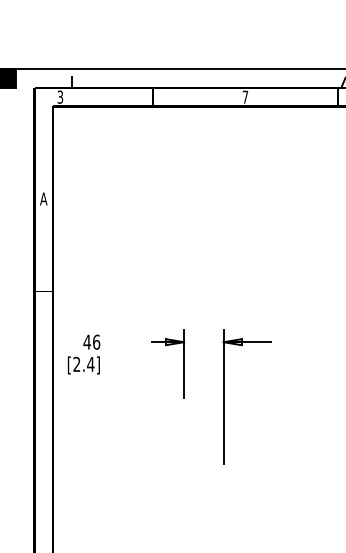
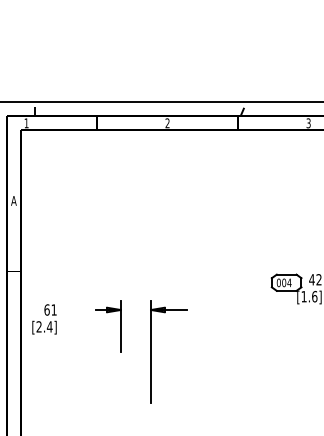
text: (60, 97) -> (26, 123), 3 -> 1
text: (245, 97) -> (167, 123), 7 -> 2
text: (91, 341) -> (50, 309), 46 -> 61

